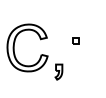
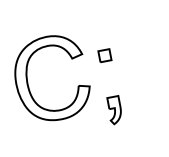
part: (75, 40) -> (103, 55), moved

